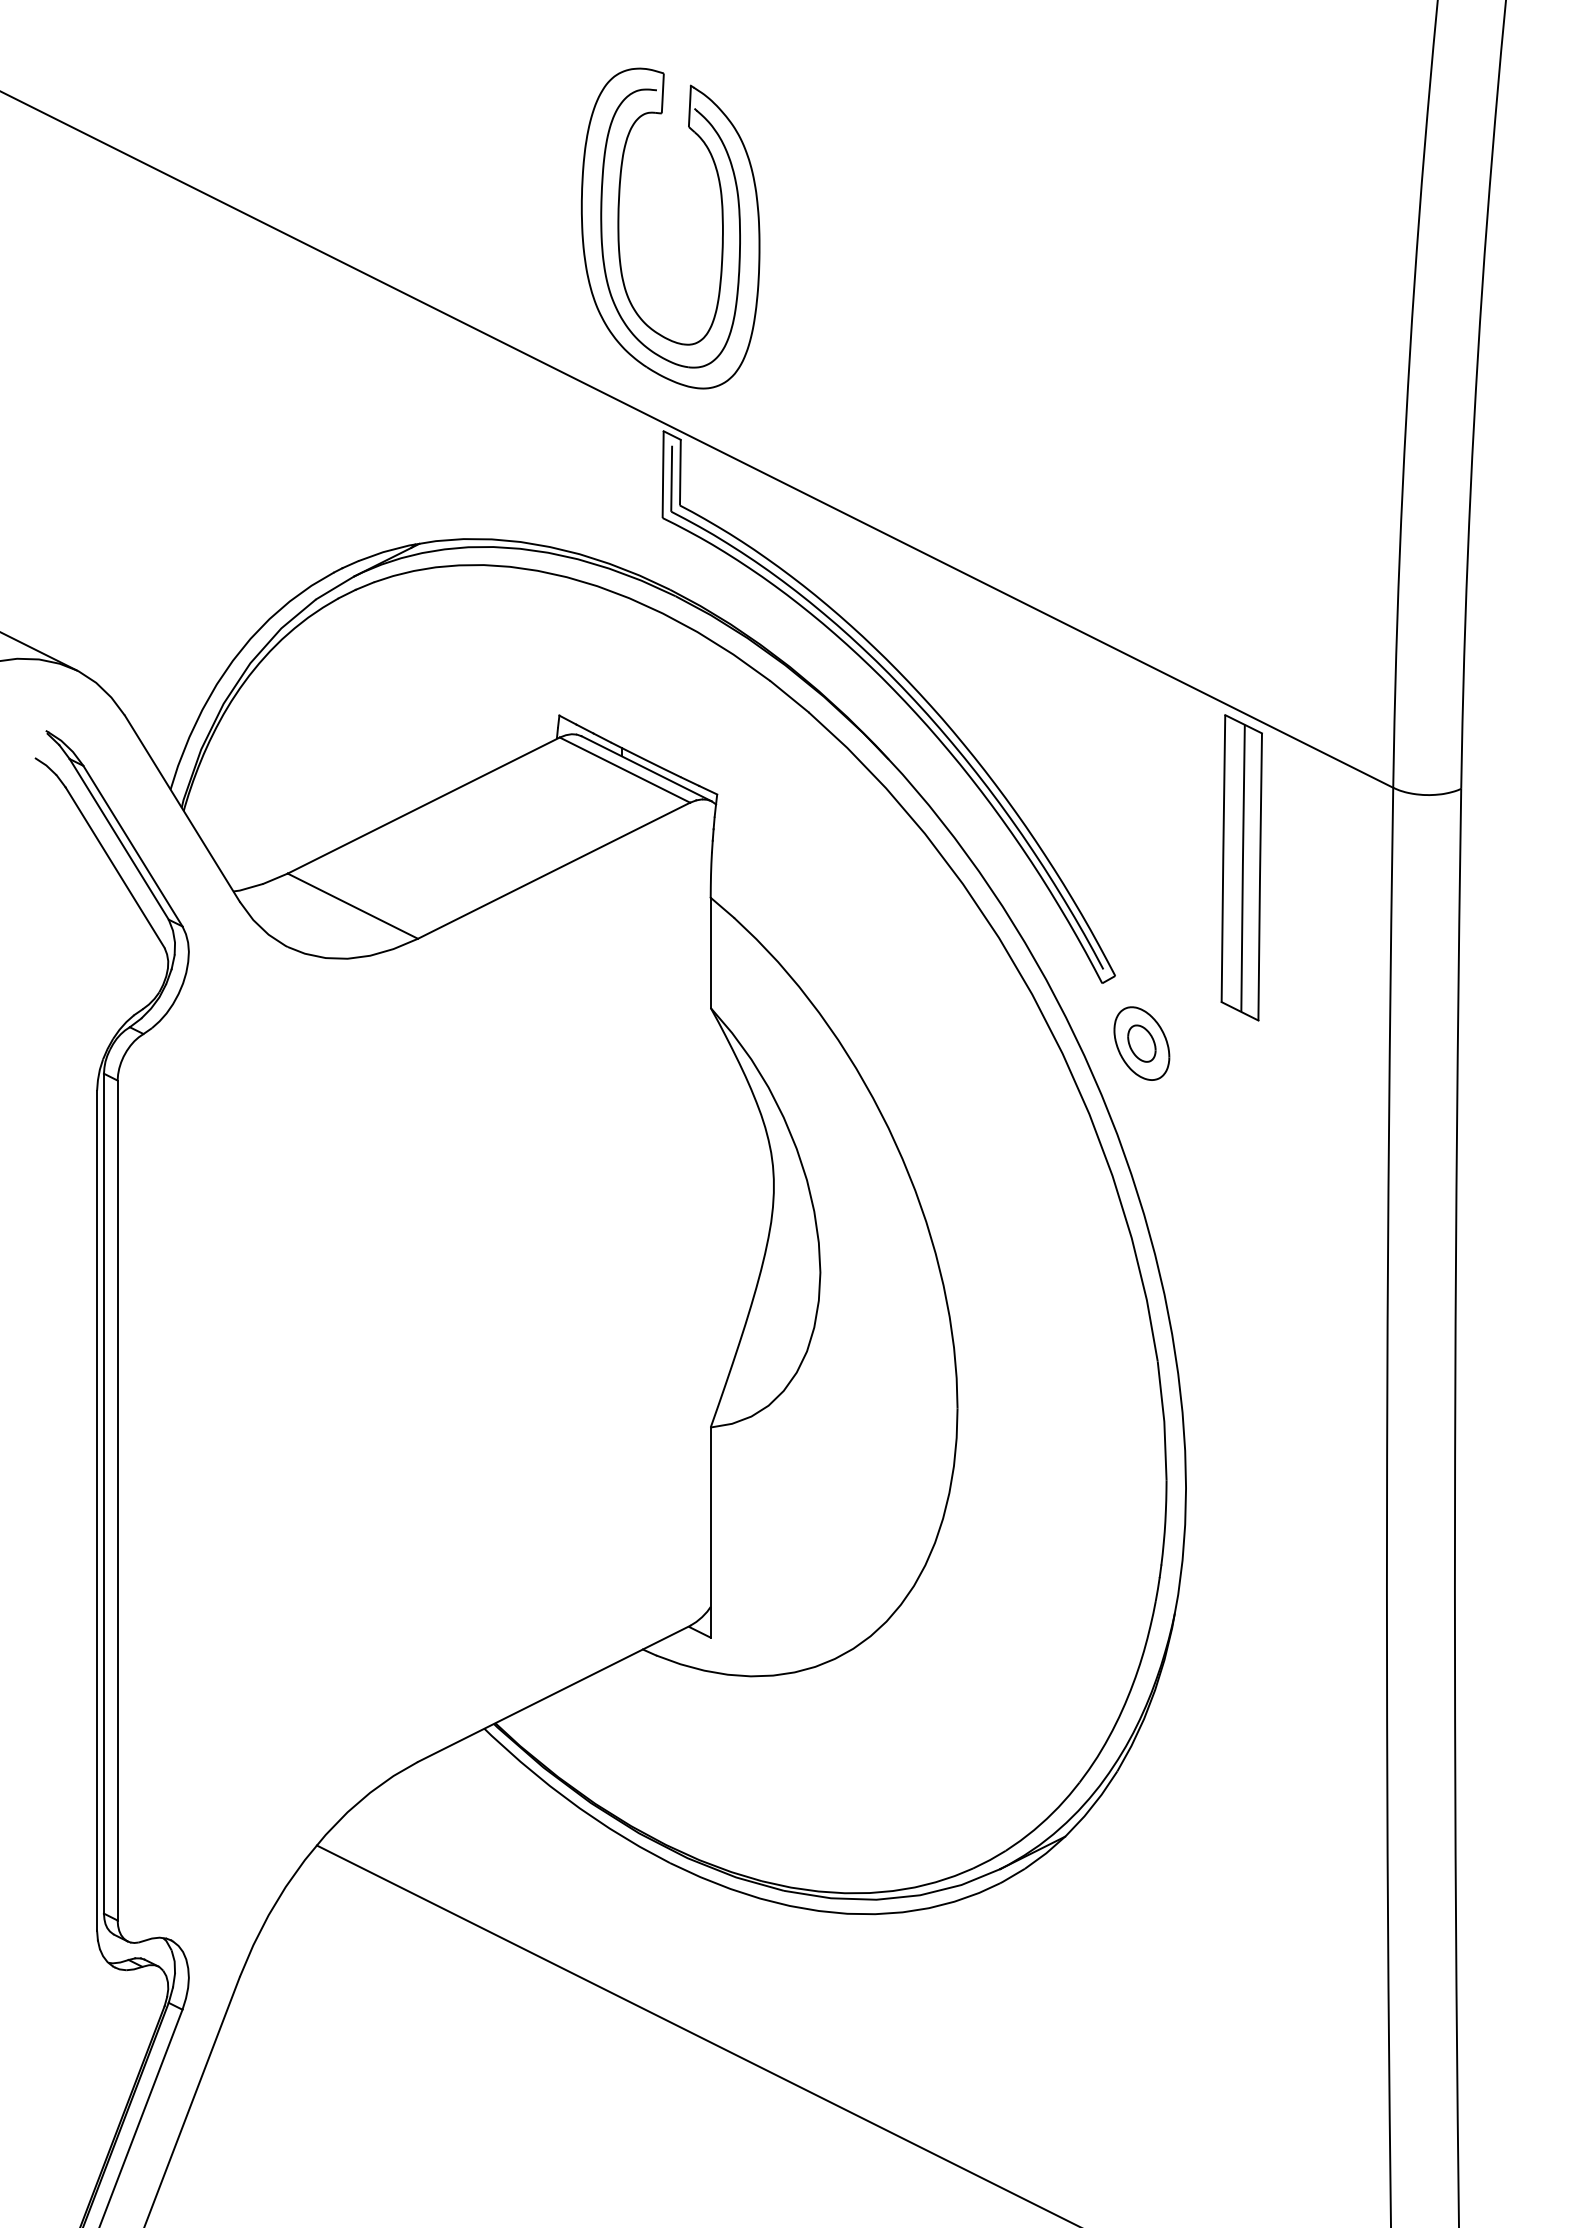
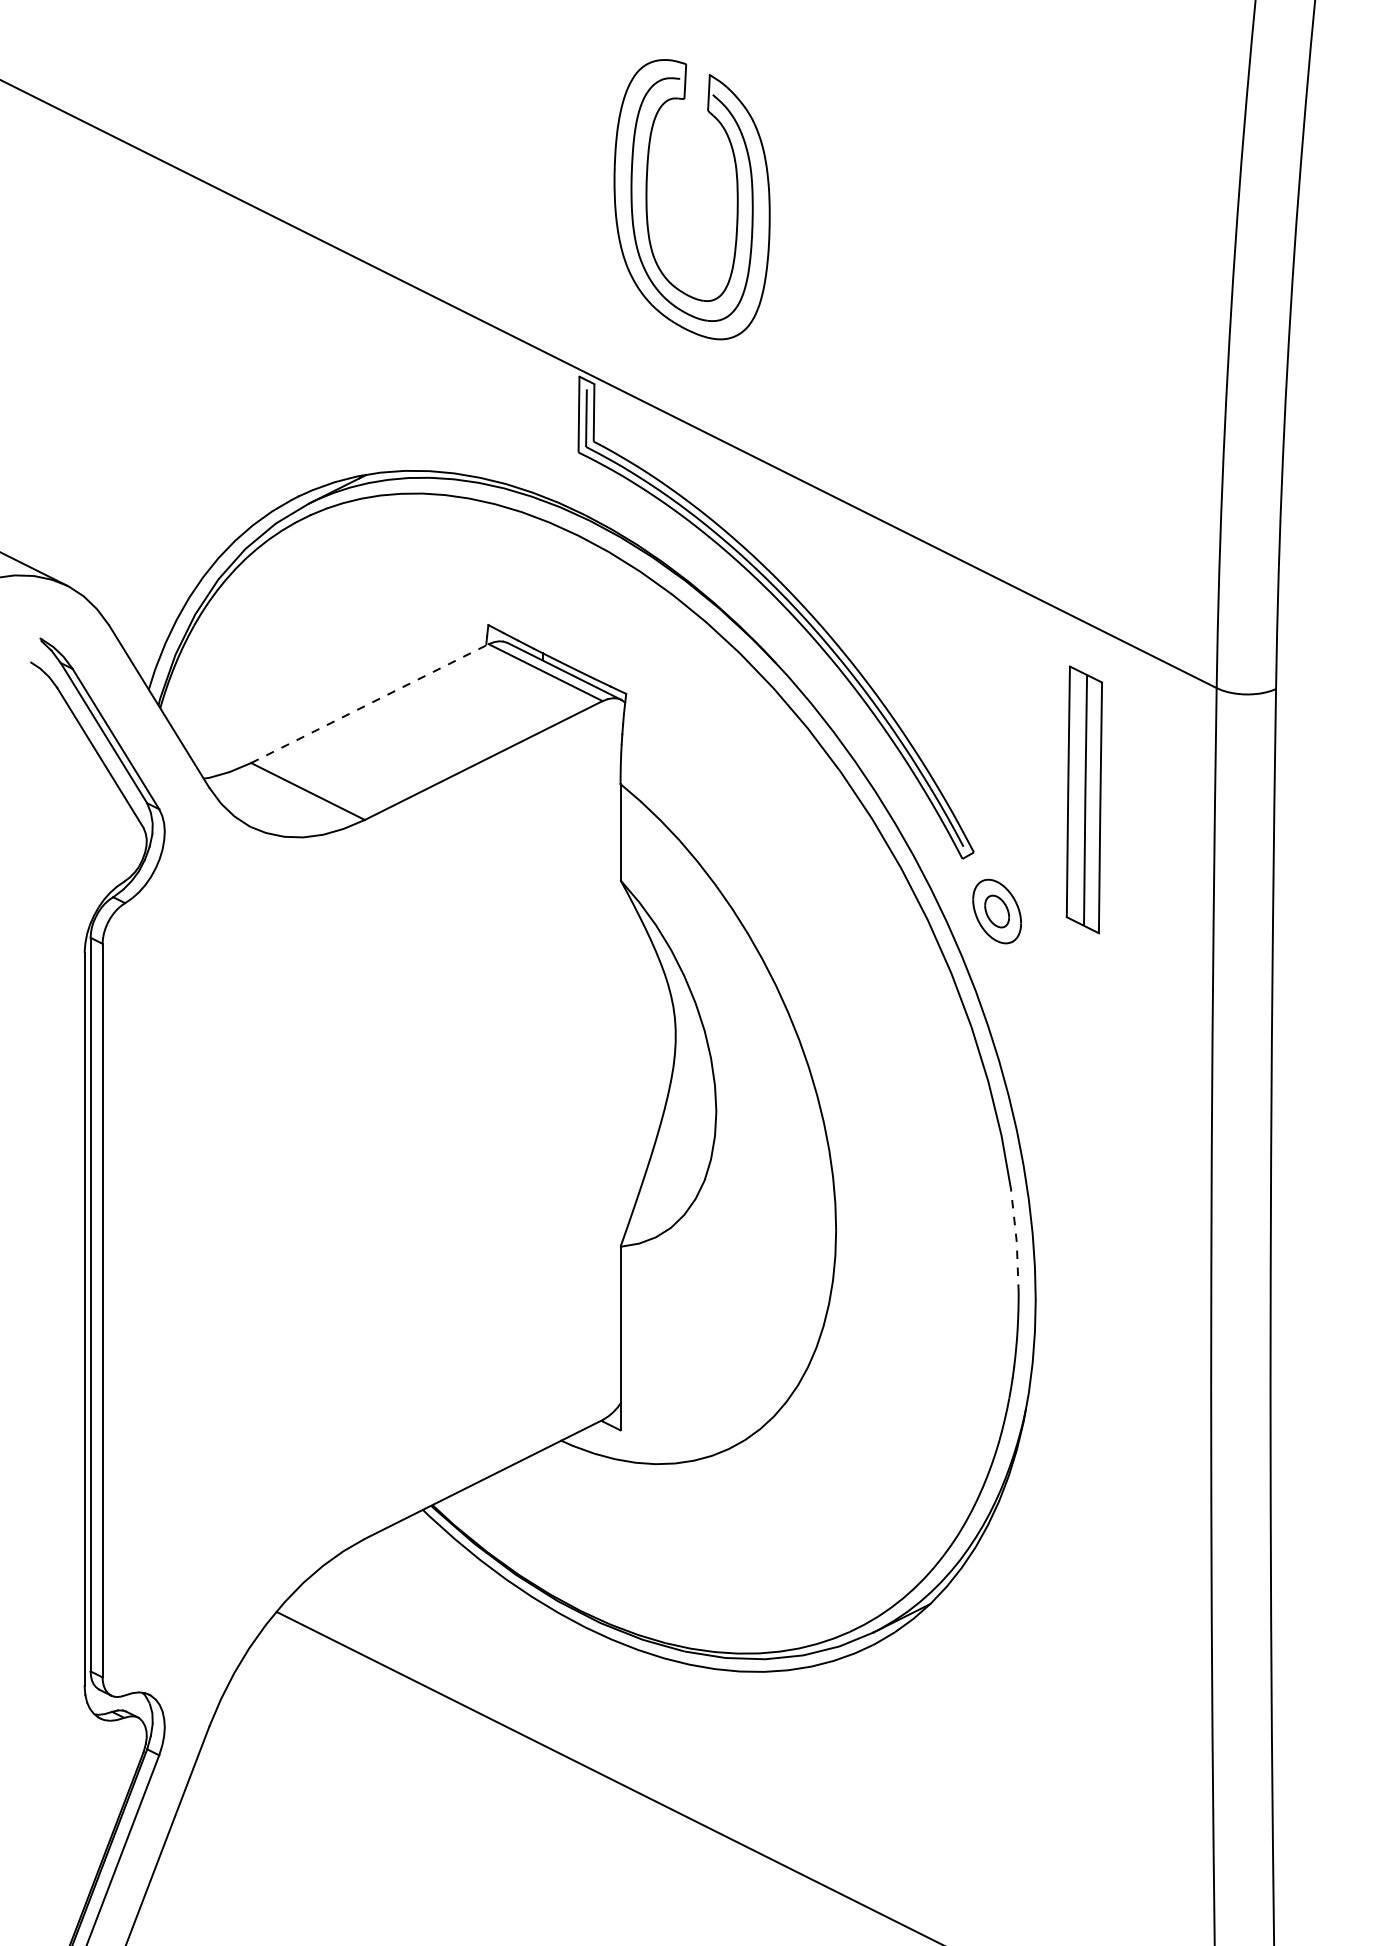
part: (619, 228) -> (647, 199), moved
line: (424, 805) -> (370, 703), solid -> dashed
part: (1241, 867) -> (1084, 799), moved
line: (1164, 1420) -> (1016, 1240), solid -> dashed

